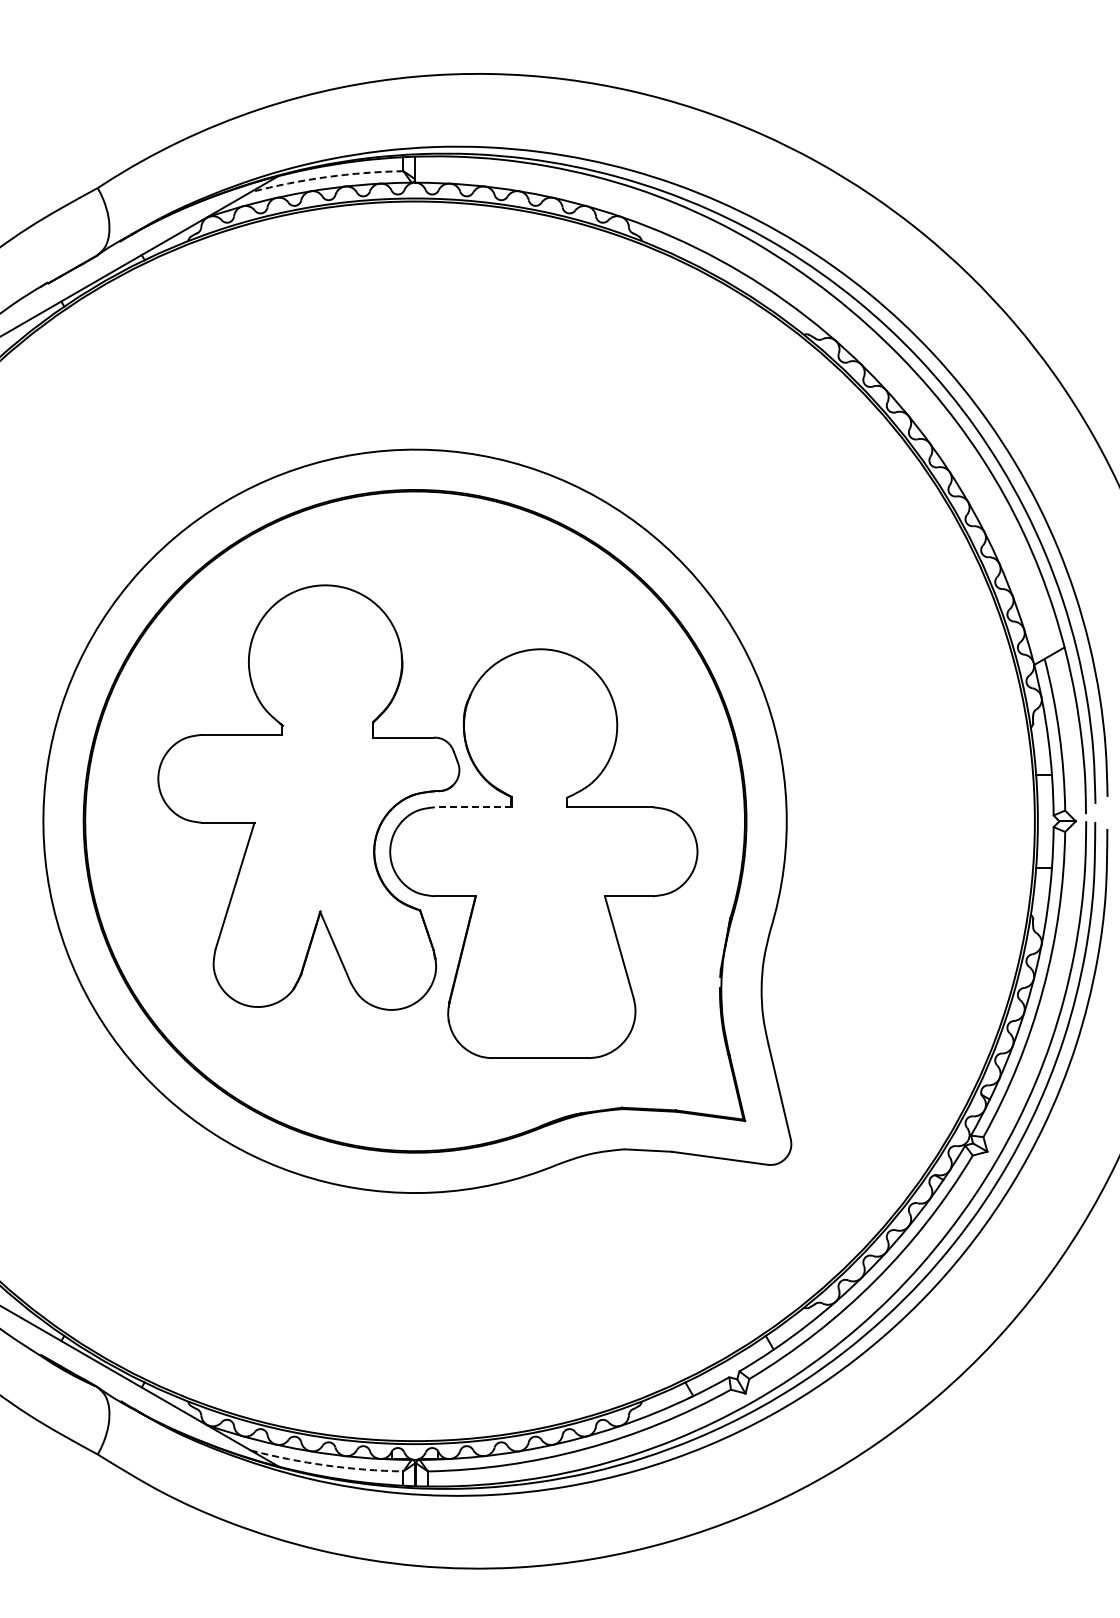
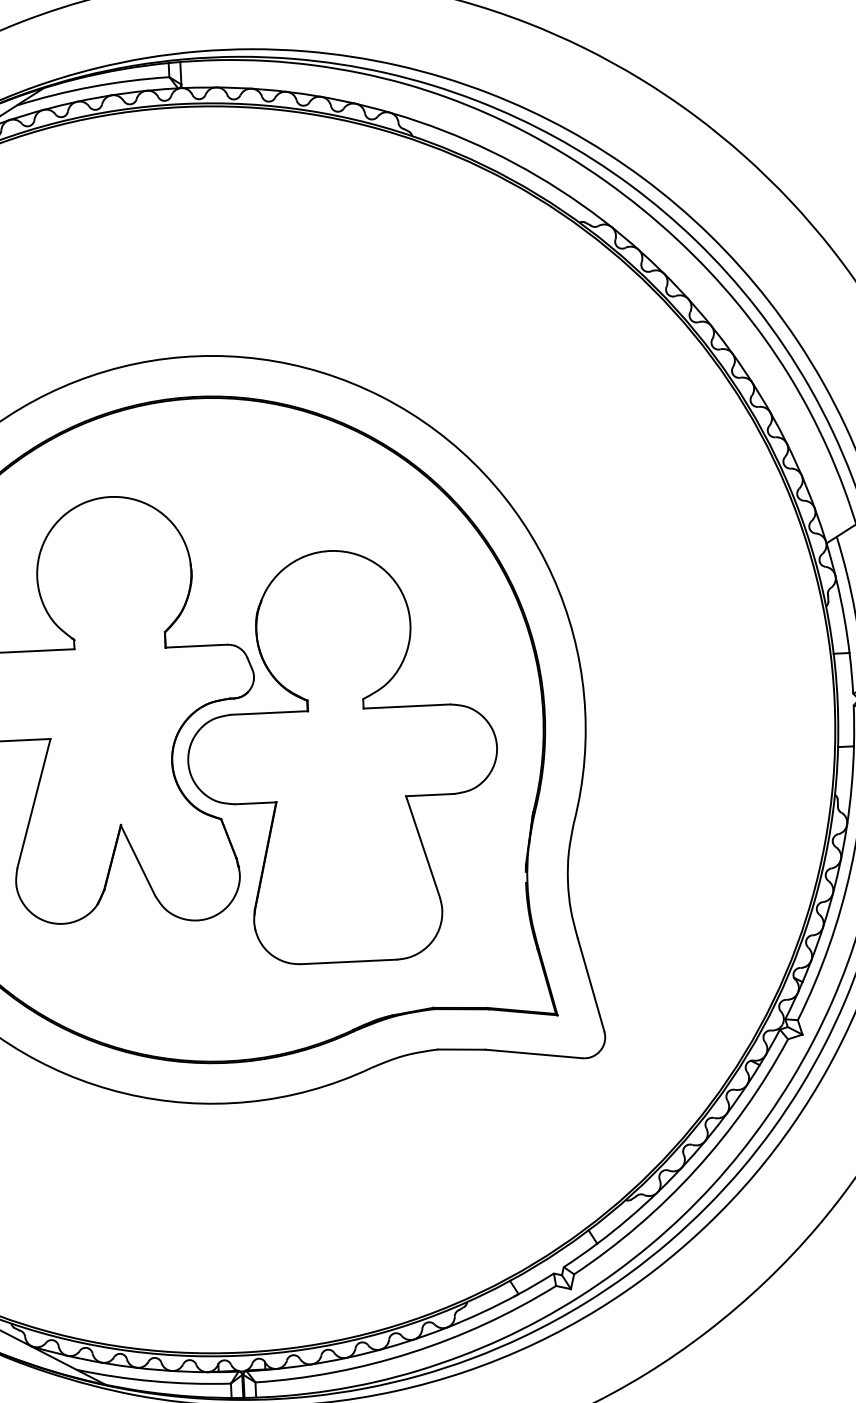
arc: (326, 177) -> (92, 87), dashed -> solid
line: (472, 807) -> (268, 713), dashed -> solid
arc: (326, 1465) -> (153, 1381), dashed -> solid

